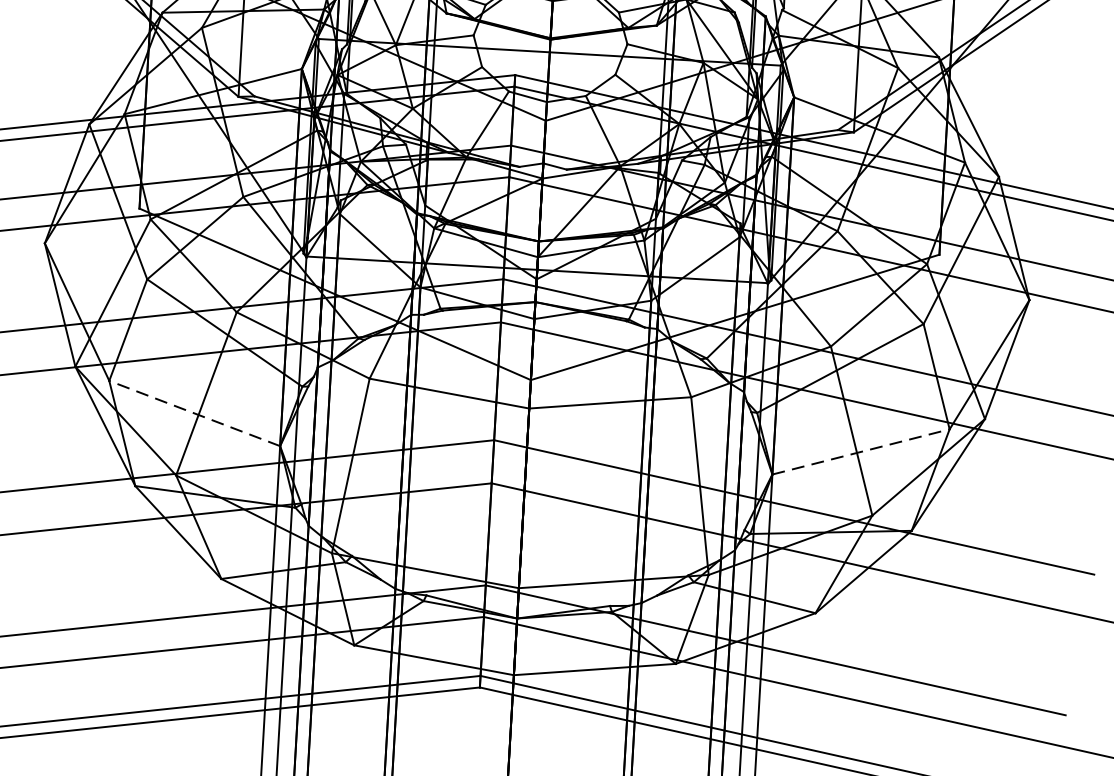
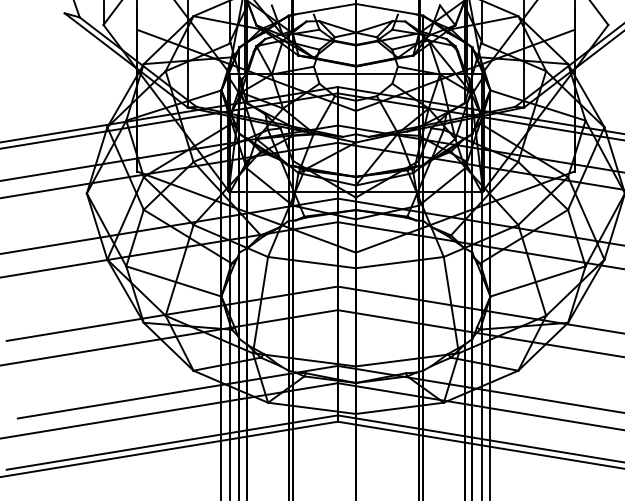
line: (194, 413) -> (173, 281), dashed -> solid
line: (861, 452) -> (538, 281), dashed -> solid

